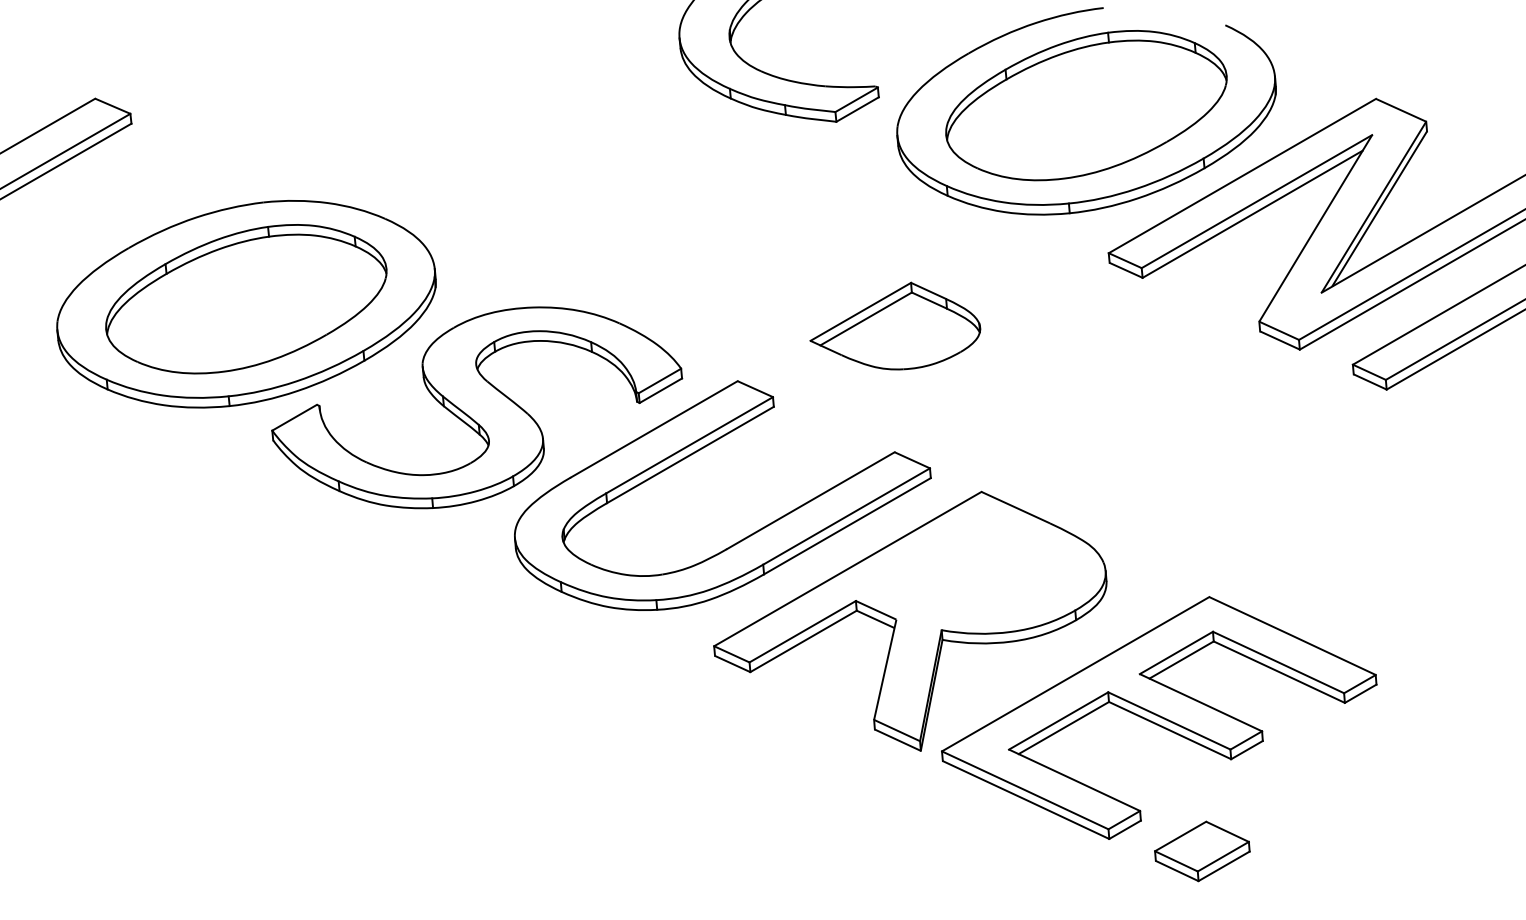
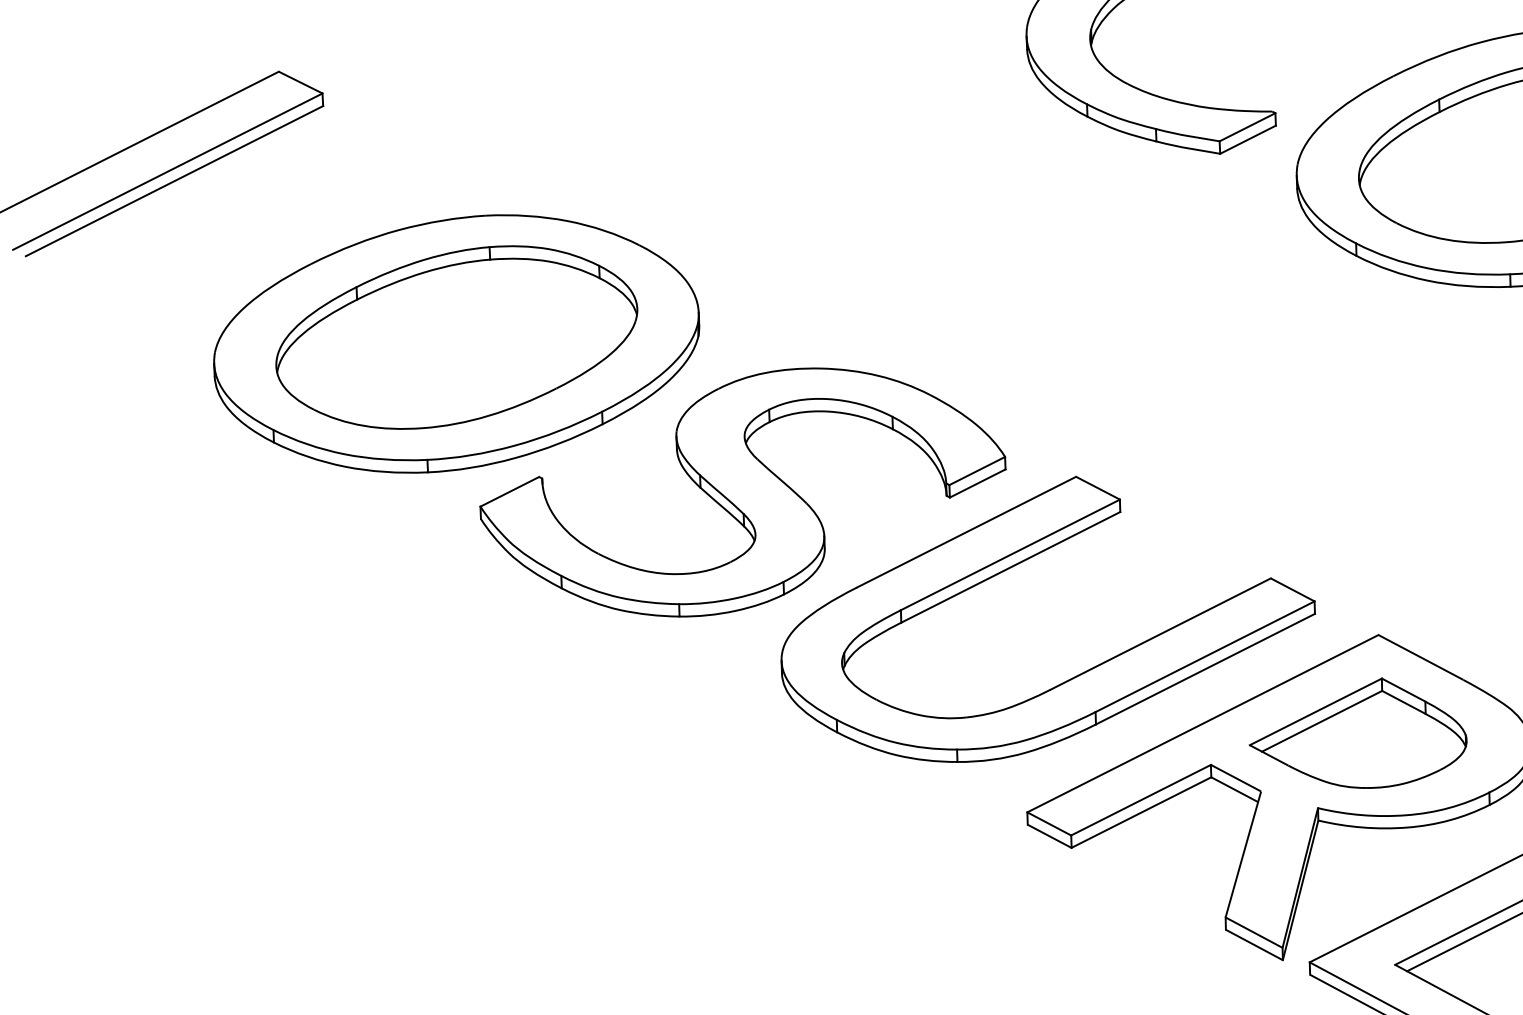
part: (895, 325) -> (1359, 731), moved

